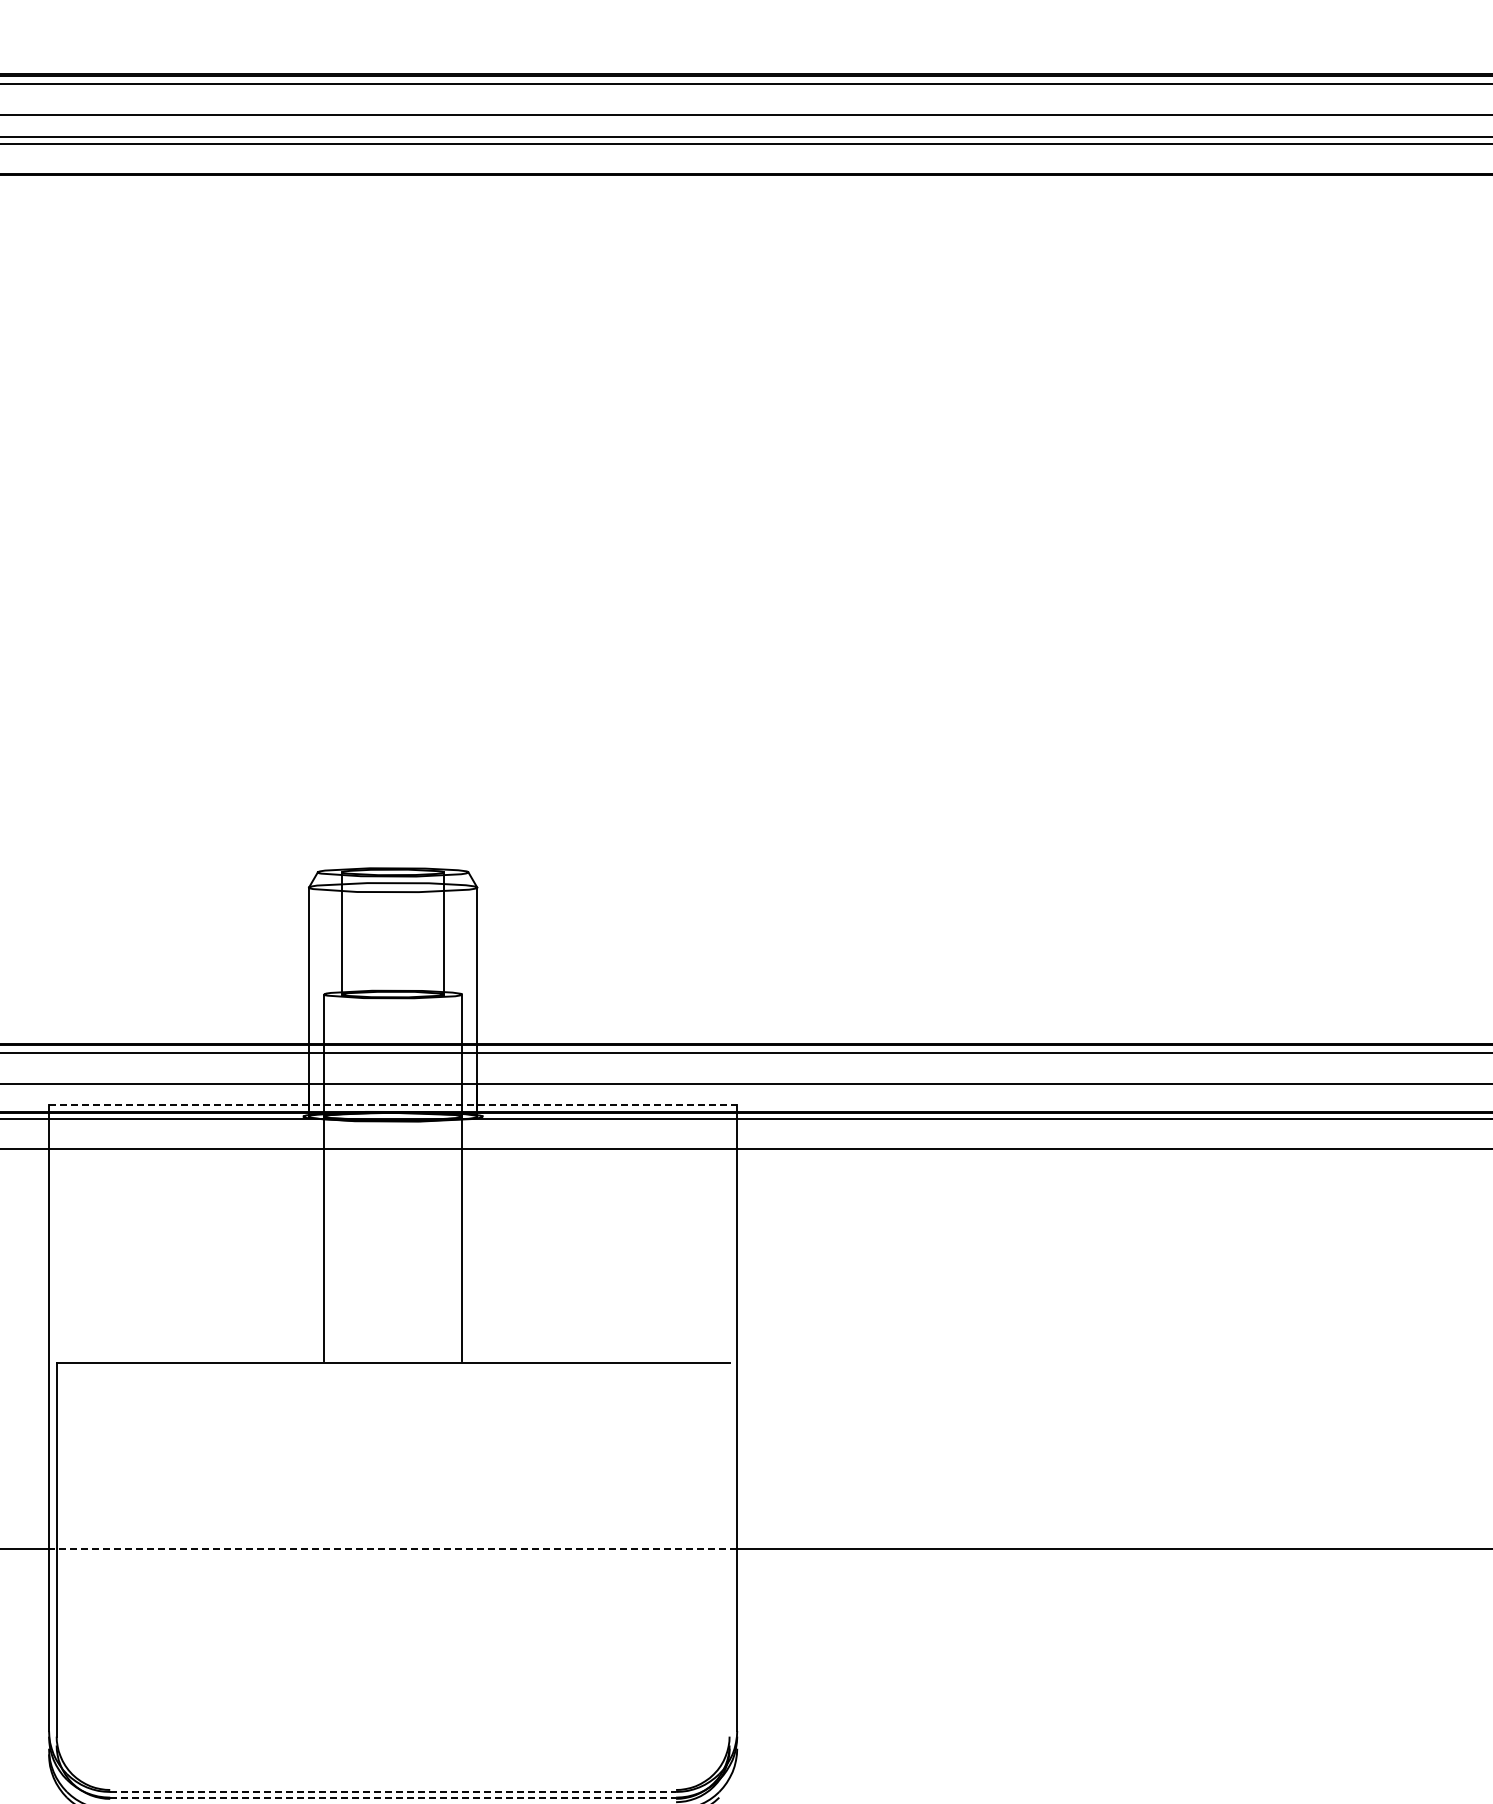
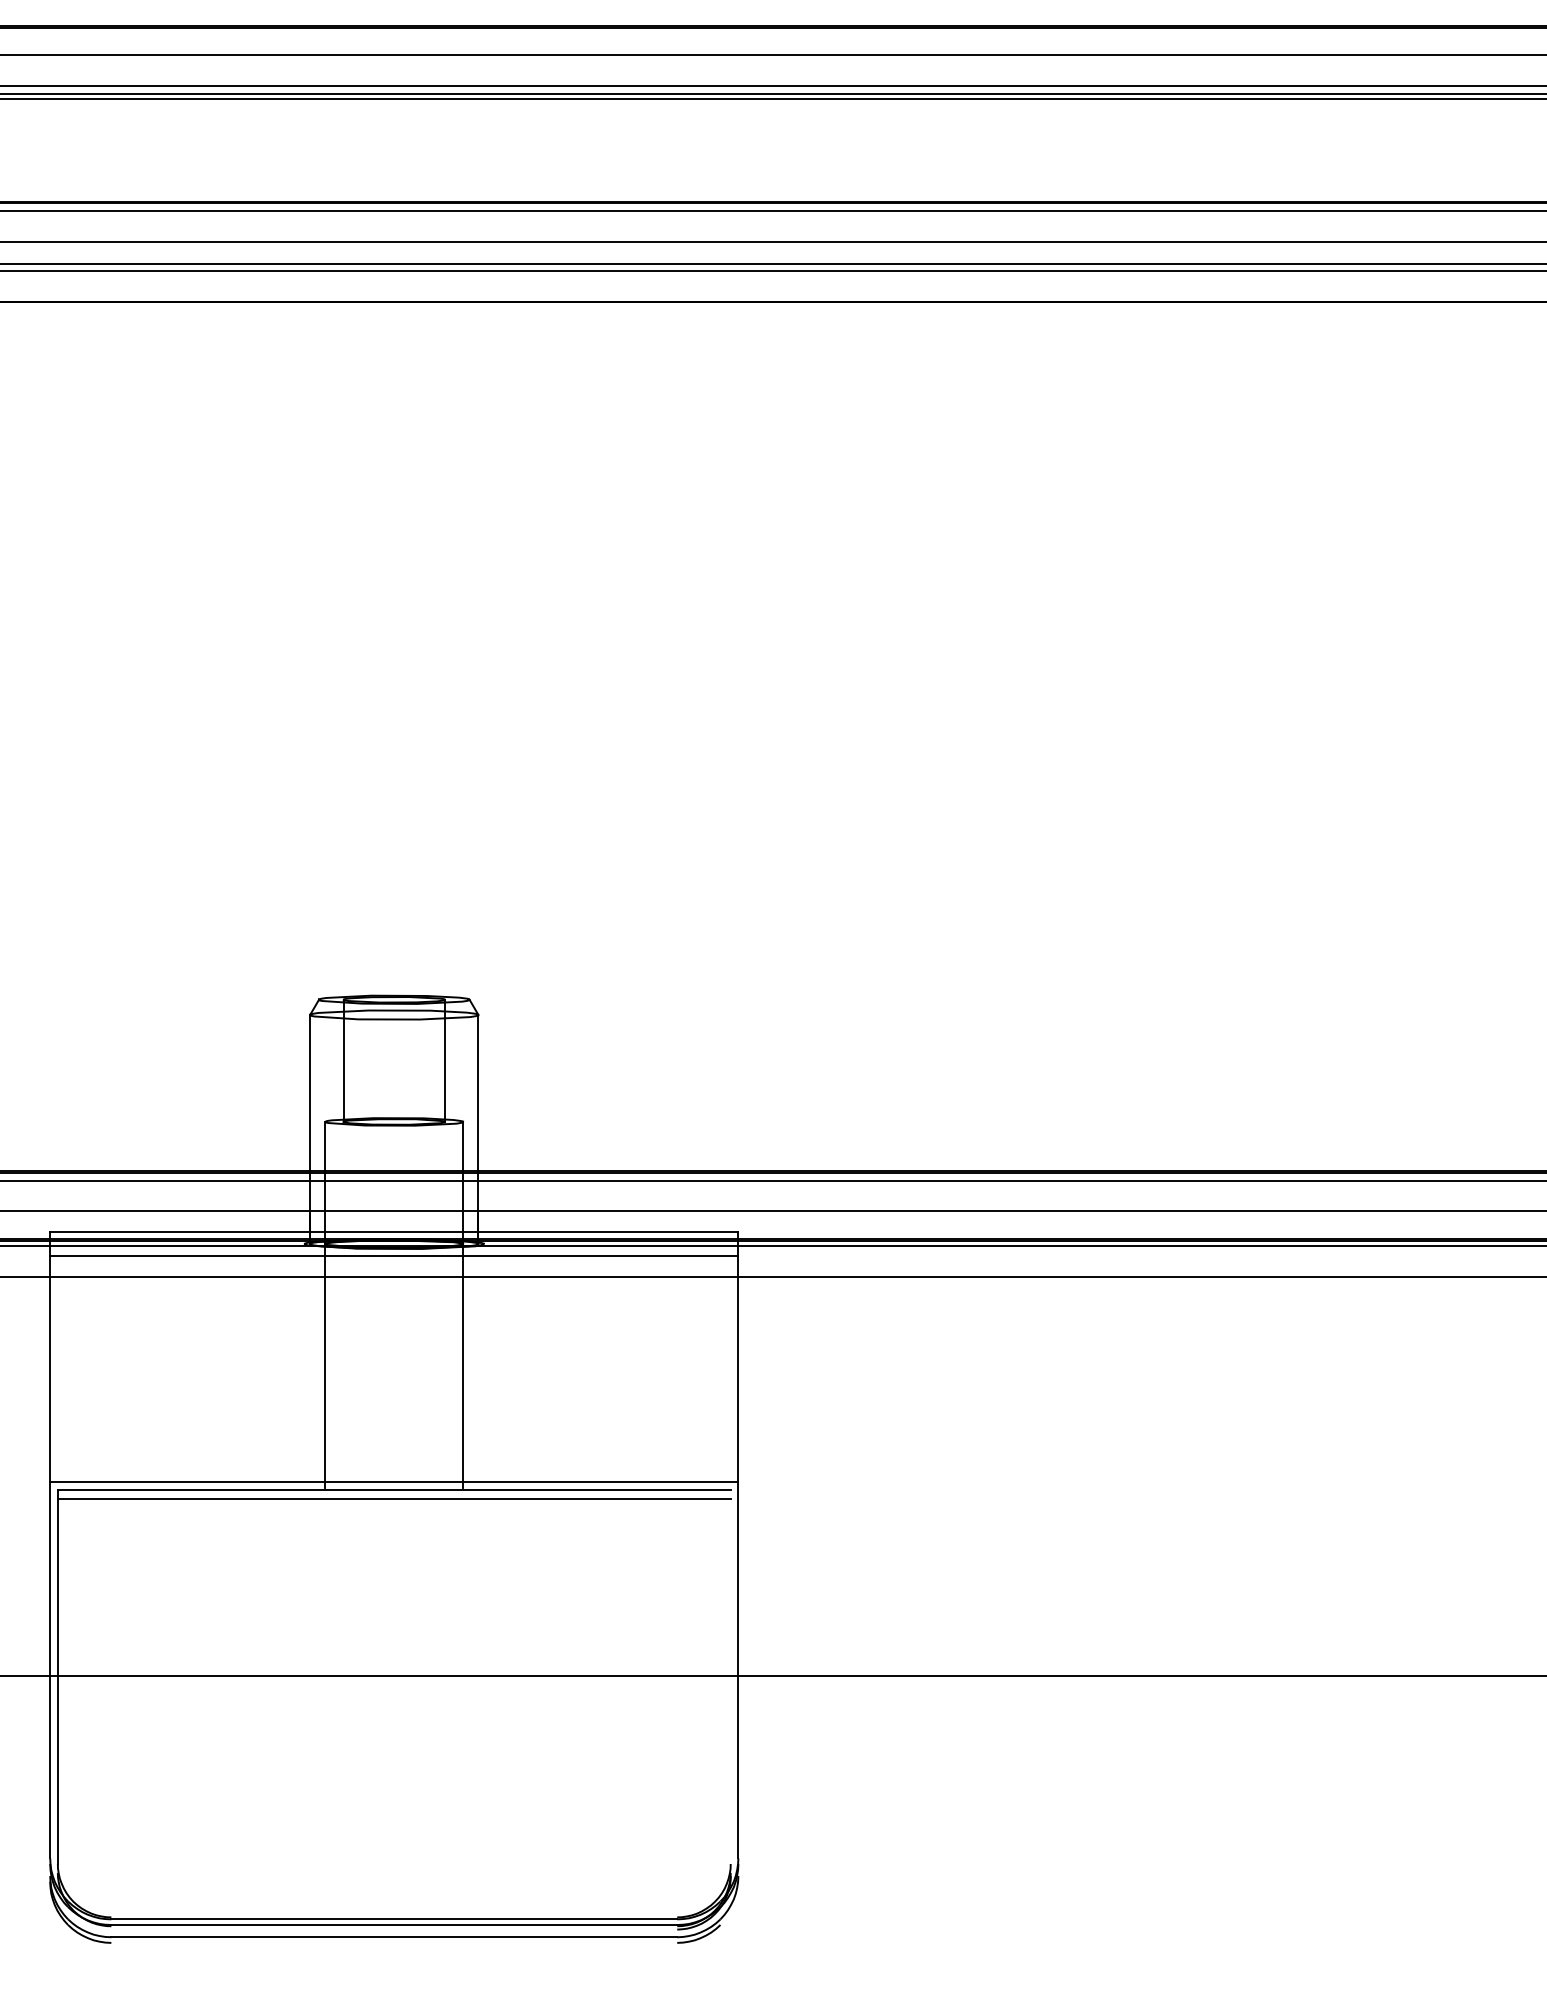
line: (393, 1105) -> (394, 1232), dashed -> solid
line: (393, 1128) -> (394, 1255), added
line: (393, 1355) -> (394, 1482), added
line: (392, 1371) -> (393, 1498), added
line: (392, 1549) -> (393, 1676), dashed -> solid
line: (393, 1792) -> (394, 1919), dashed -> solid
line: (393, 1798) -> (394, 1925), dashed -> solid

